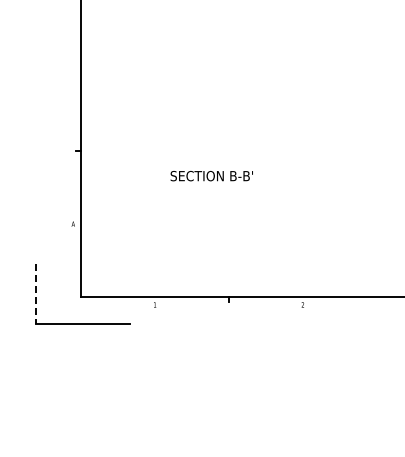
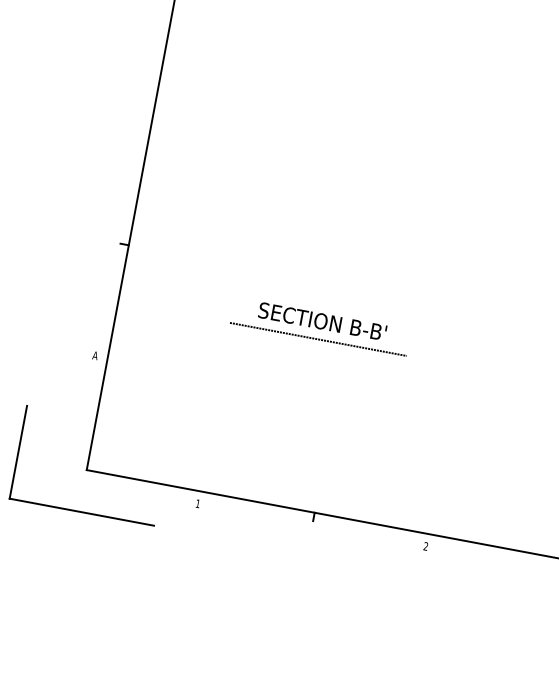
line: (210, 187) -> (317, 338), added
line: (36, 294) -> (18, 453), dashed -> solid

